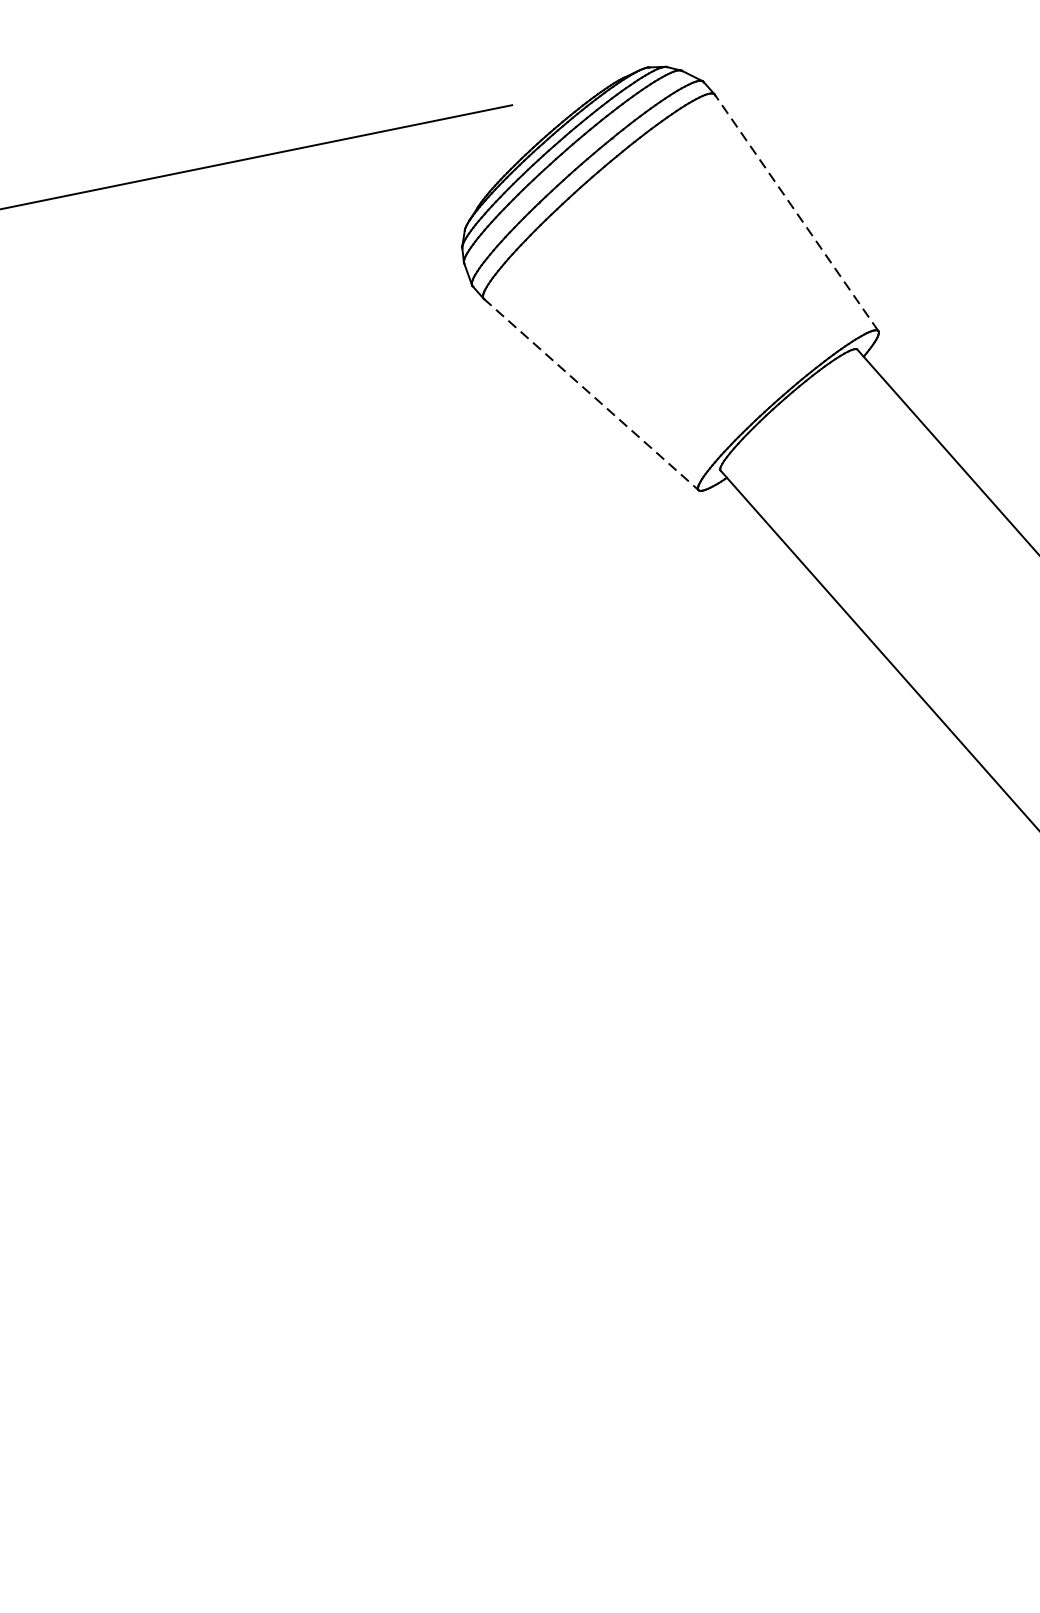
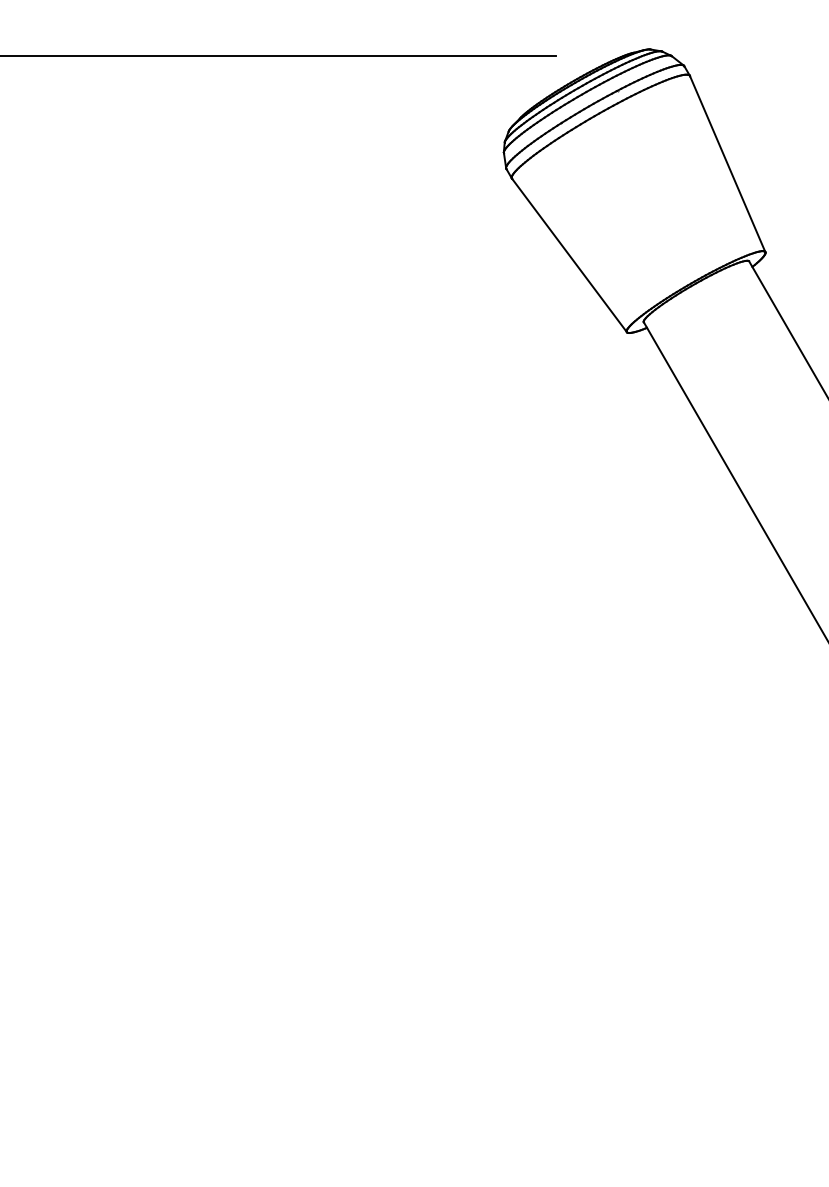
line: (796, 212) -> (727, 163), dashed -> solid
line: (591, 394) -> (569, 255), dashed -> solid

